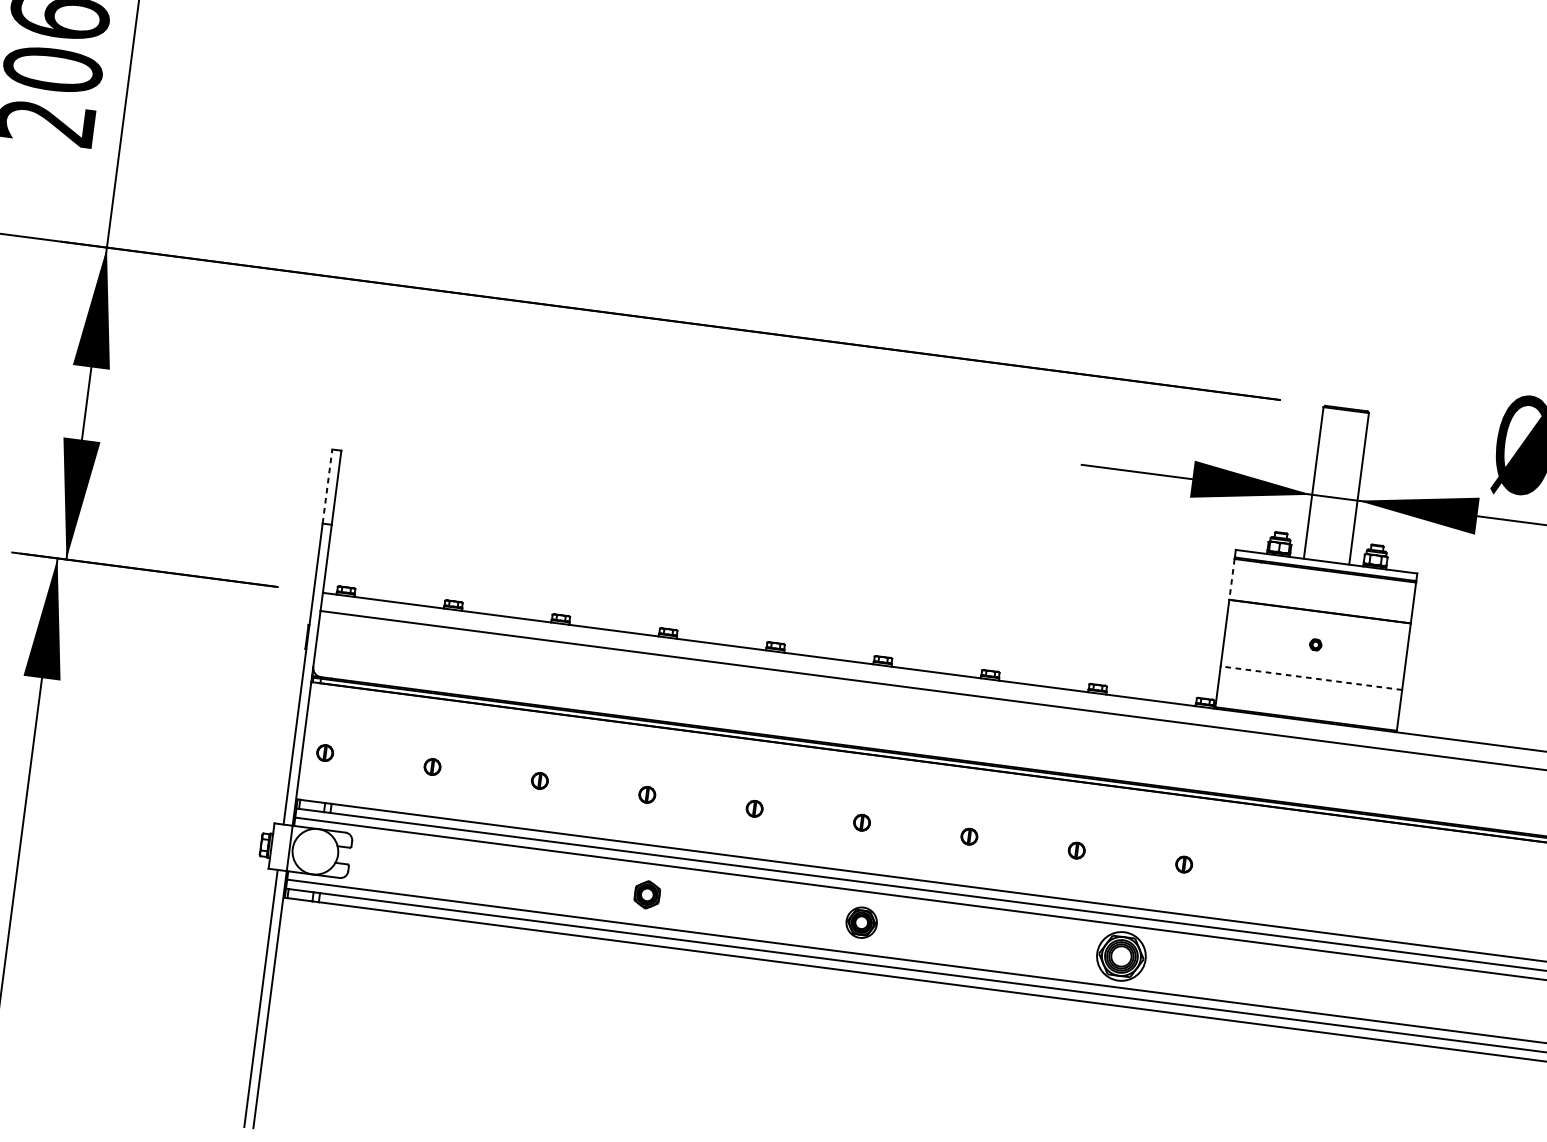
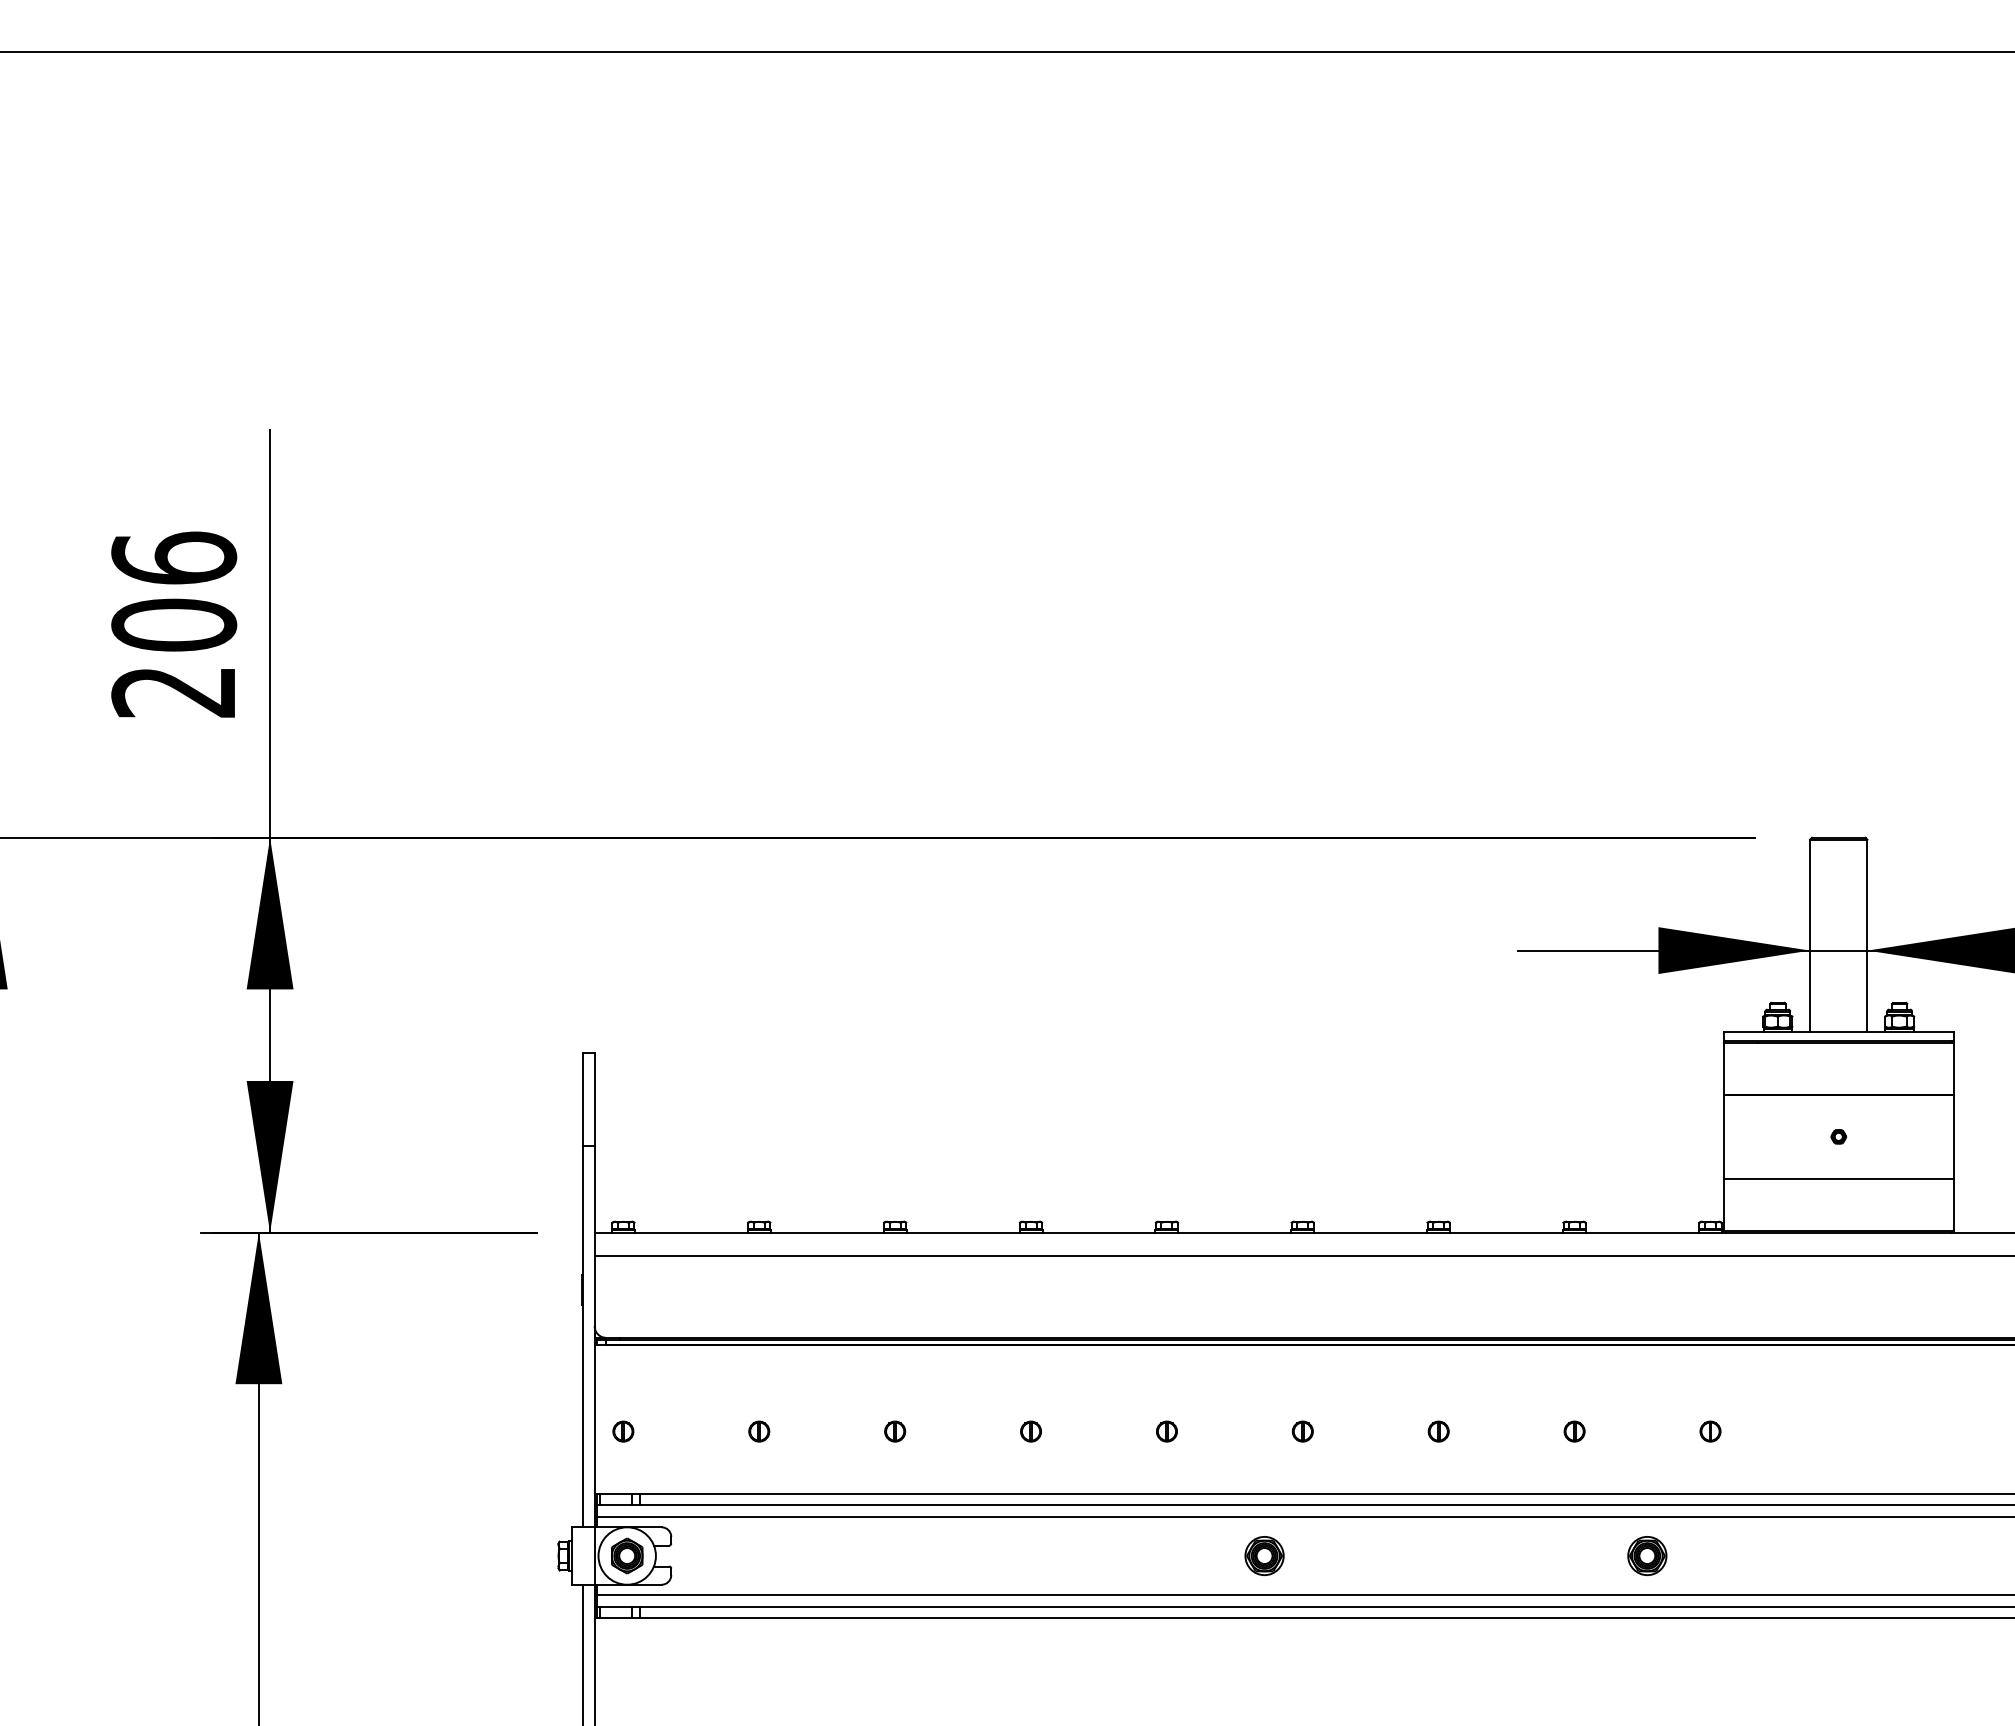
line: (327, 486) -> (583, 1099), dashed -> solid
line: (1231, 579) -> (1723, 1068), dashed -> solid
line: (1311, 677) -> (1838, 1178), dashed -> solid
part: (647, 894) -> (627, 1555), moved
part: (861, 922) -> (1264, 1555), moved
part: (1121, 956) -> (1647, 1555), size x0.62

